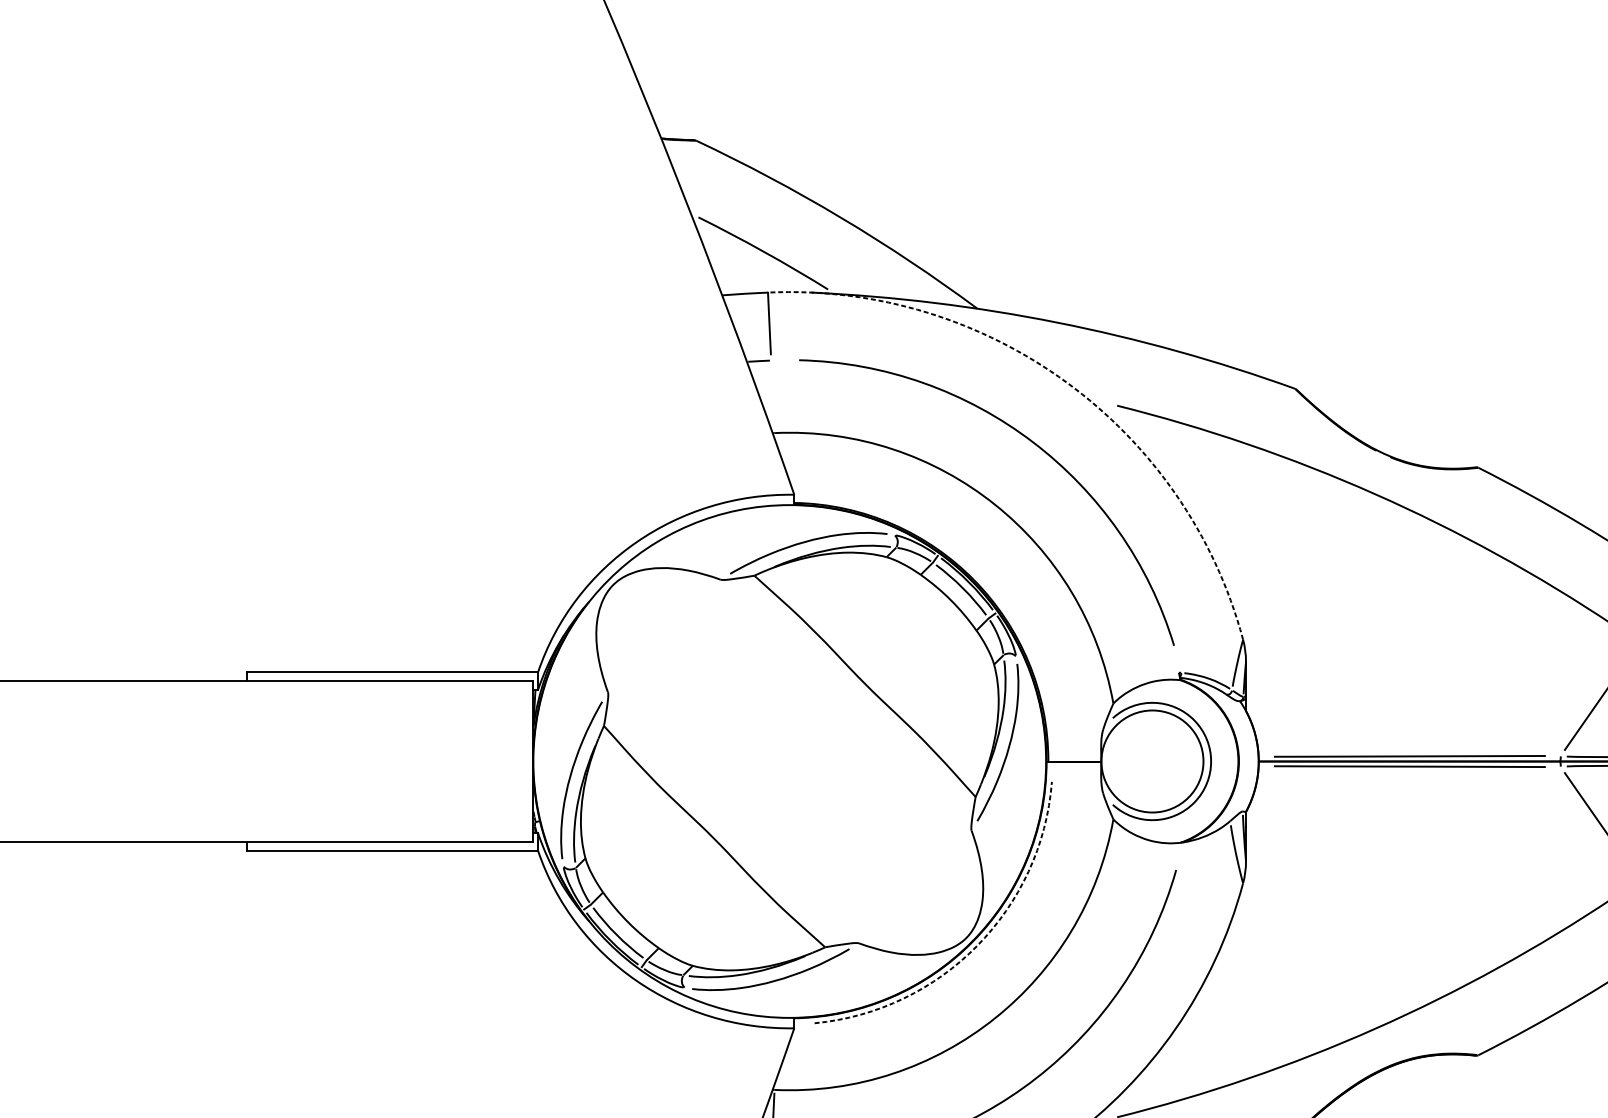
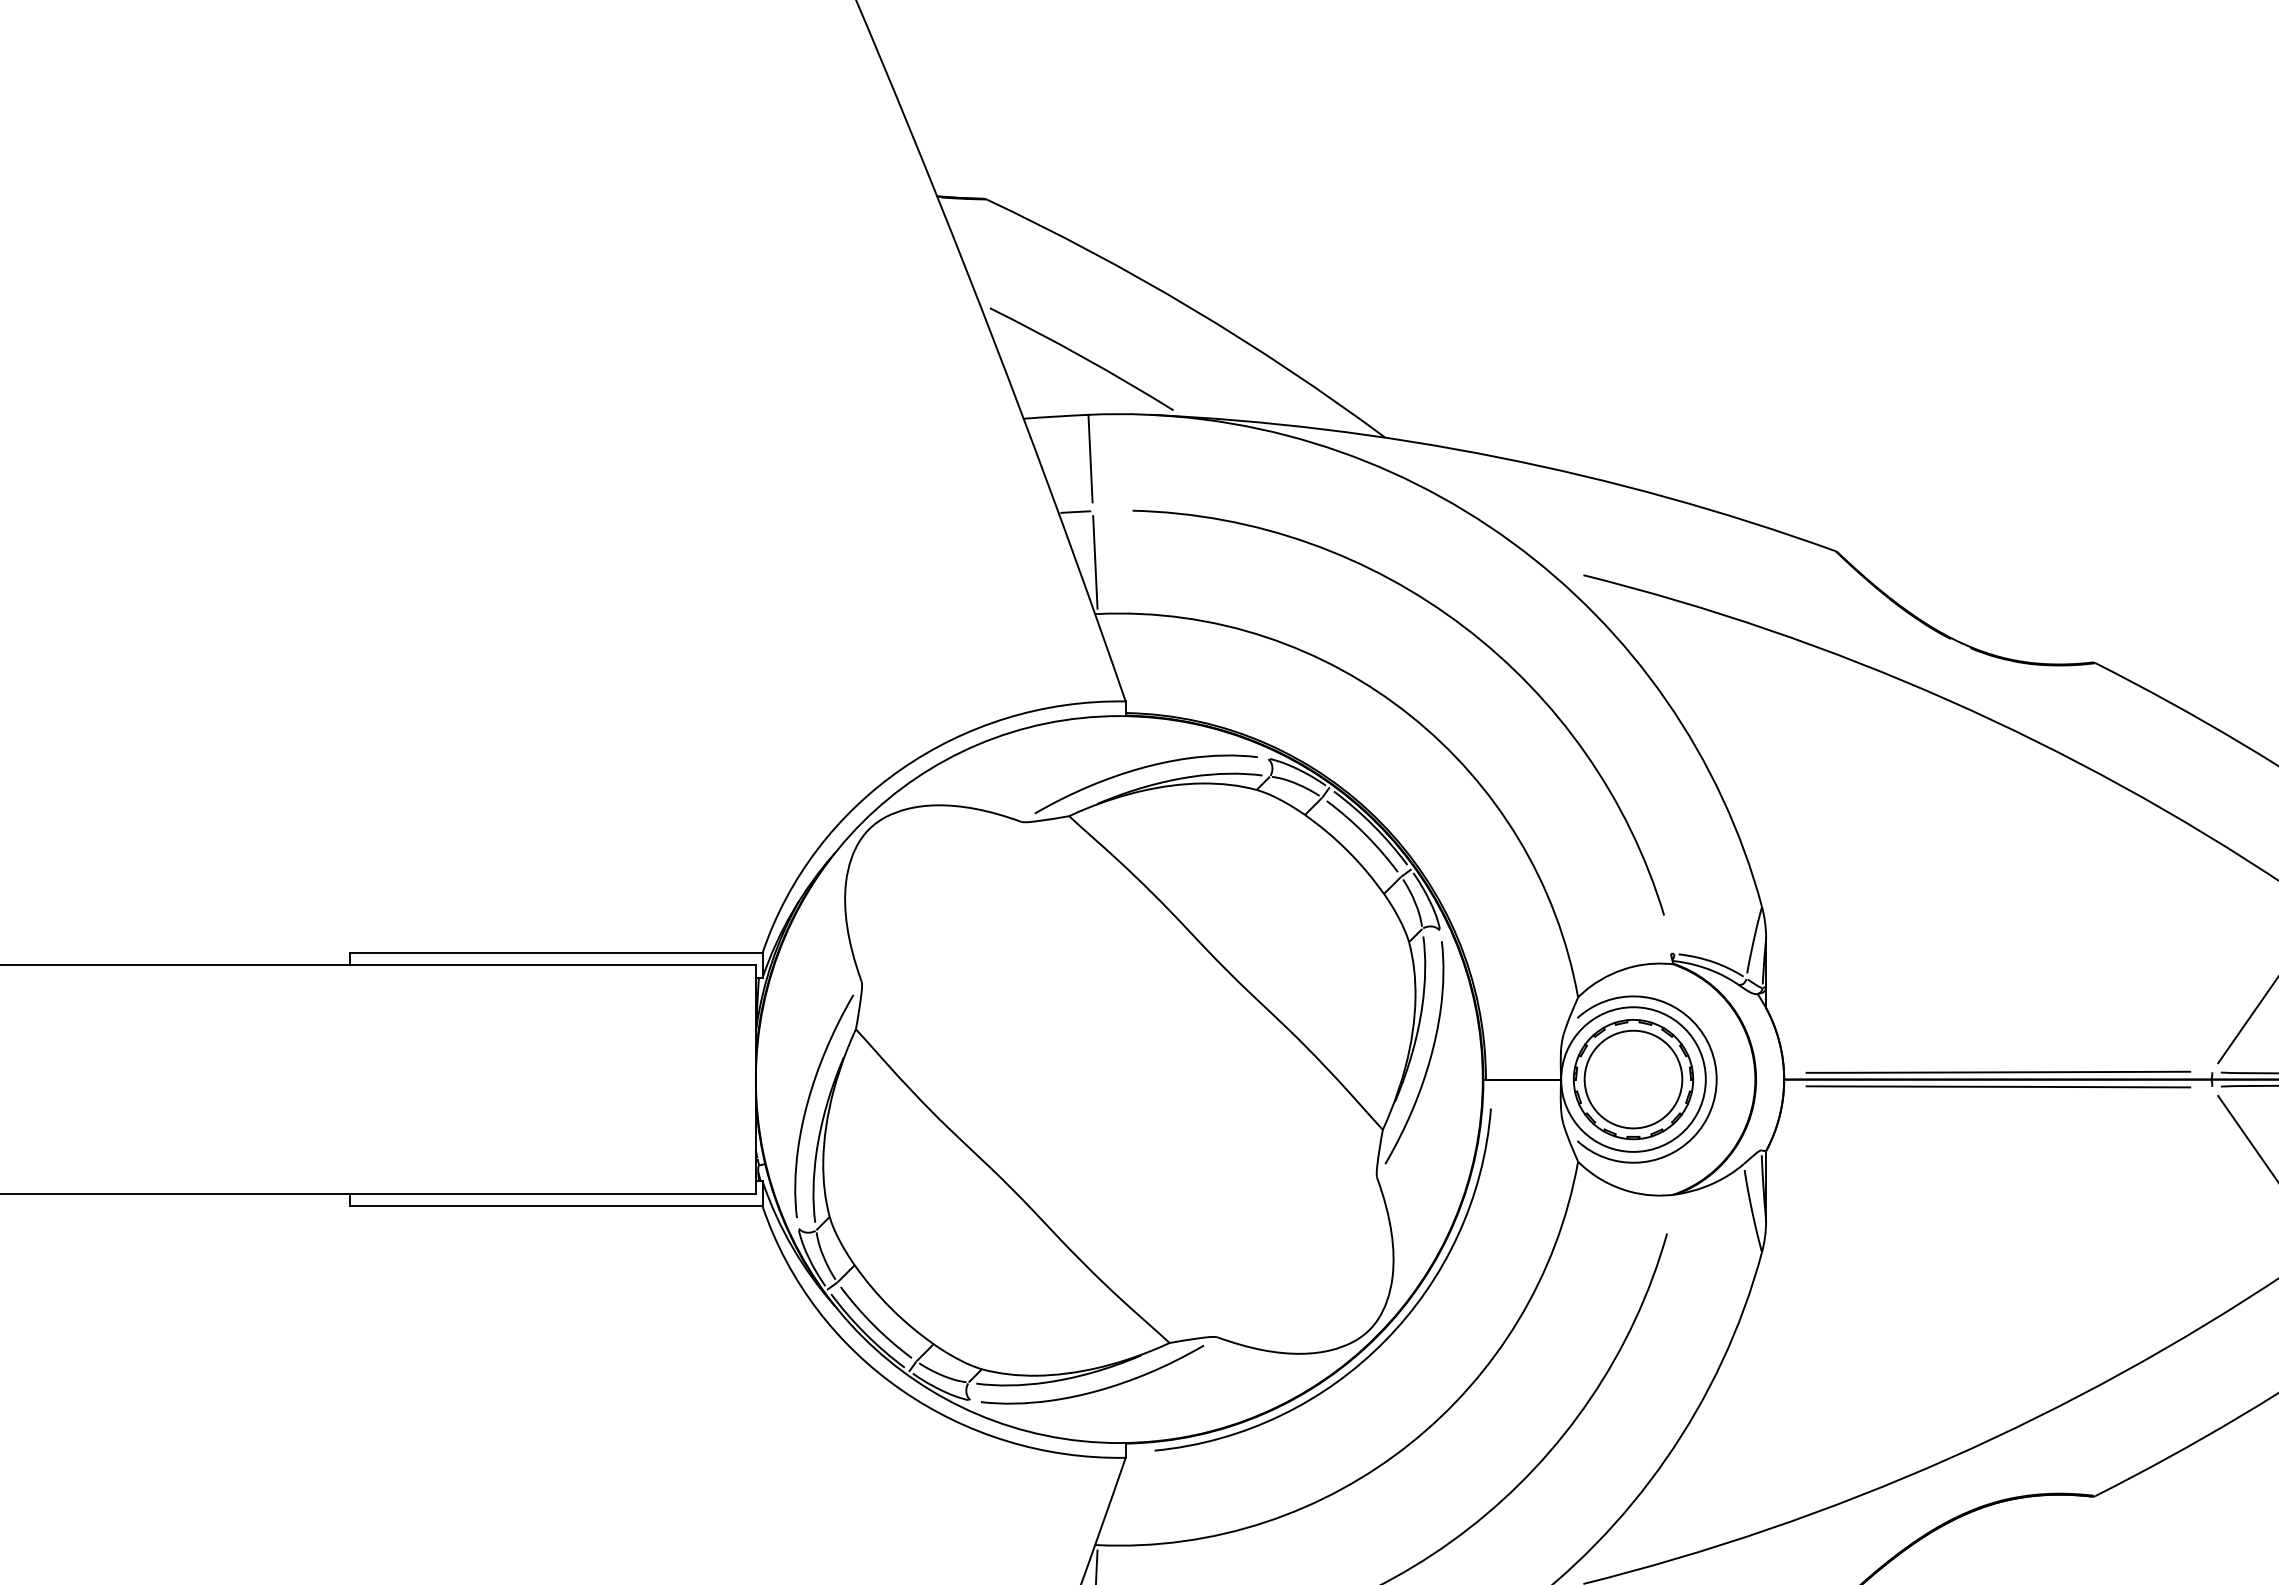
arc: (1066, 382) -> (1511, 542), dashed -> solid
line: (772, 396) -> (1095, 562), added
part: (1152, 761) -> (1633, 1079), added
arc: (977, 945) -> (1385, 1340), dashed -> solid

